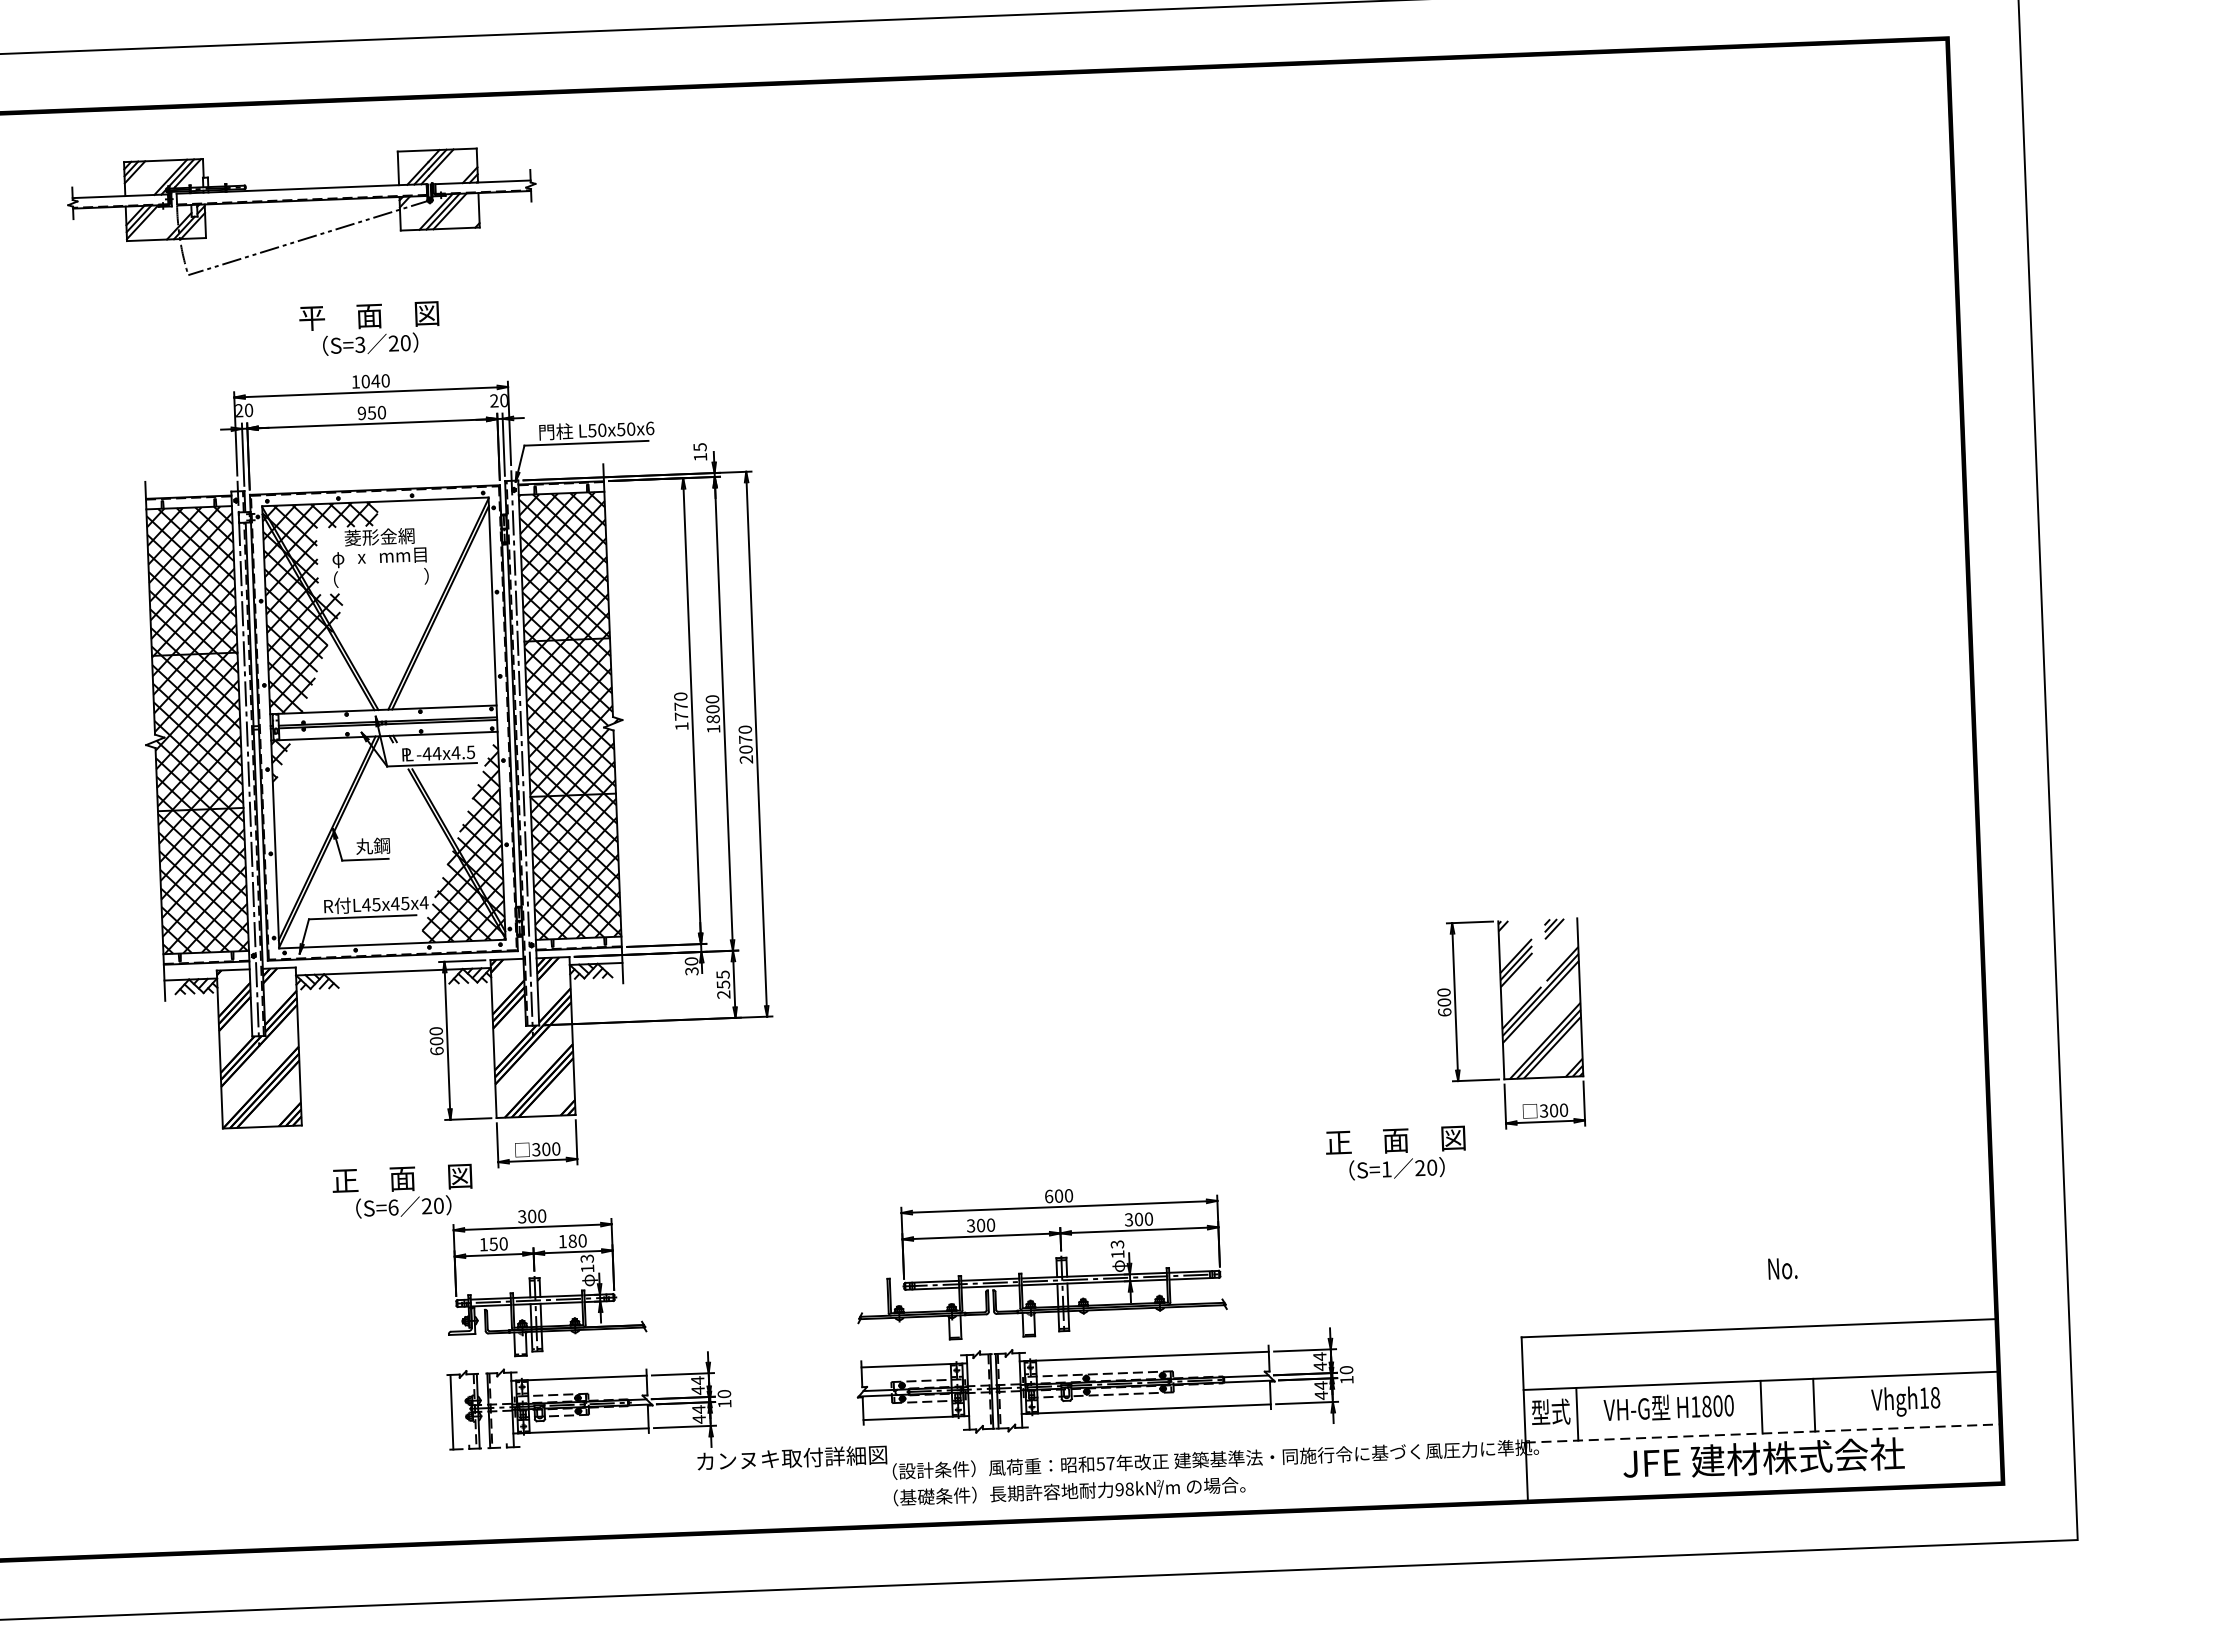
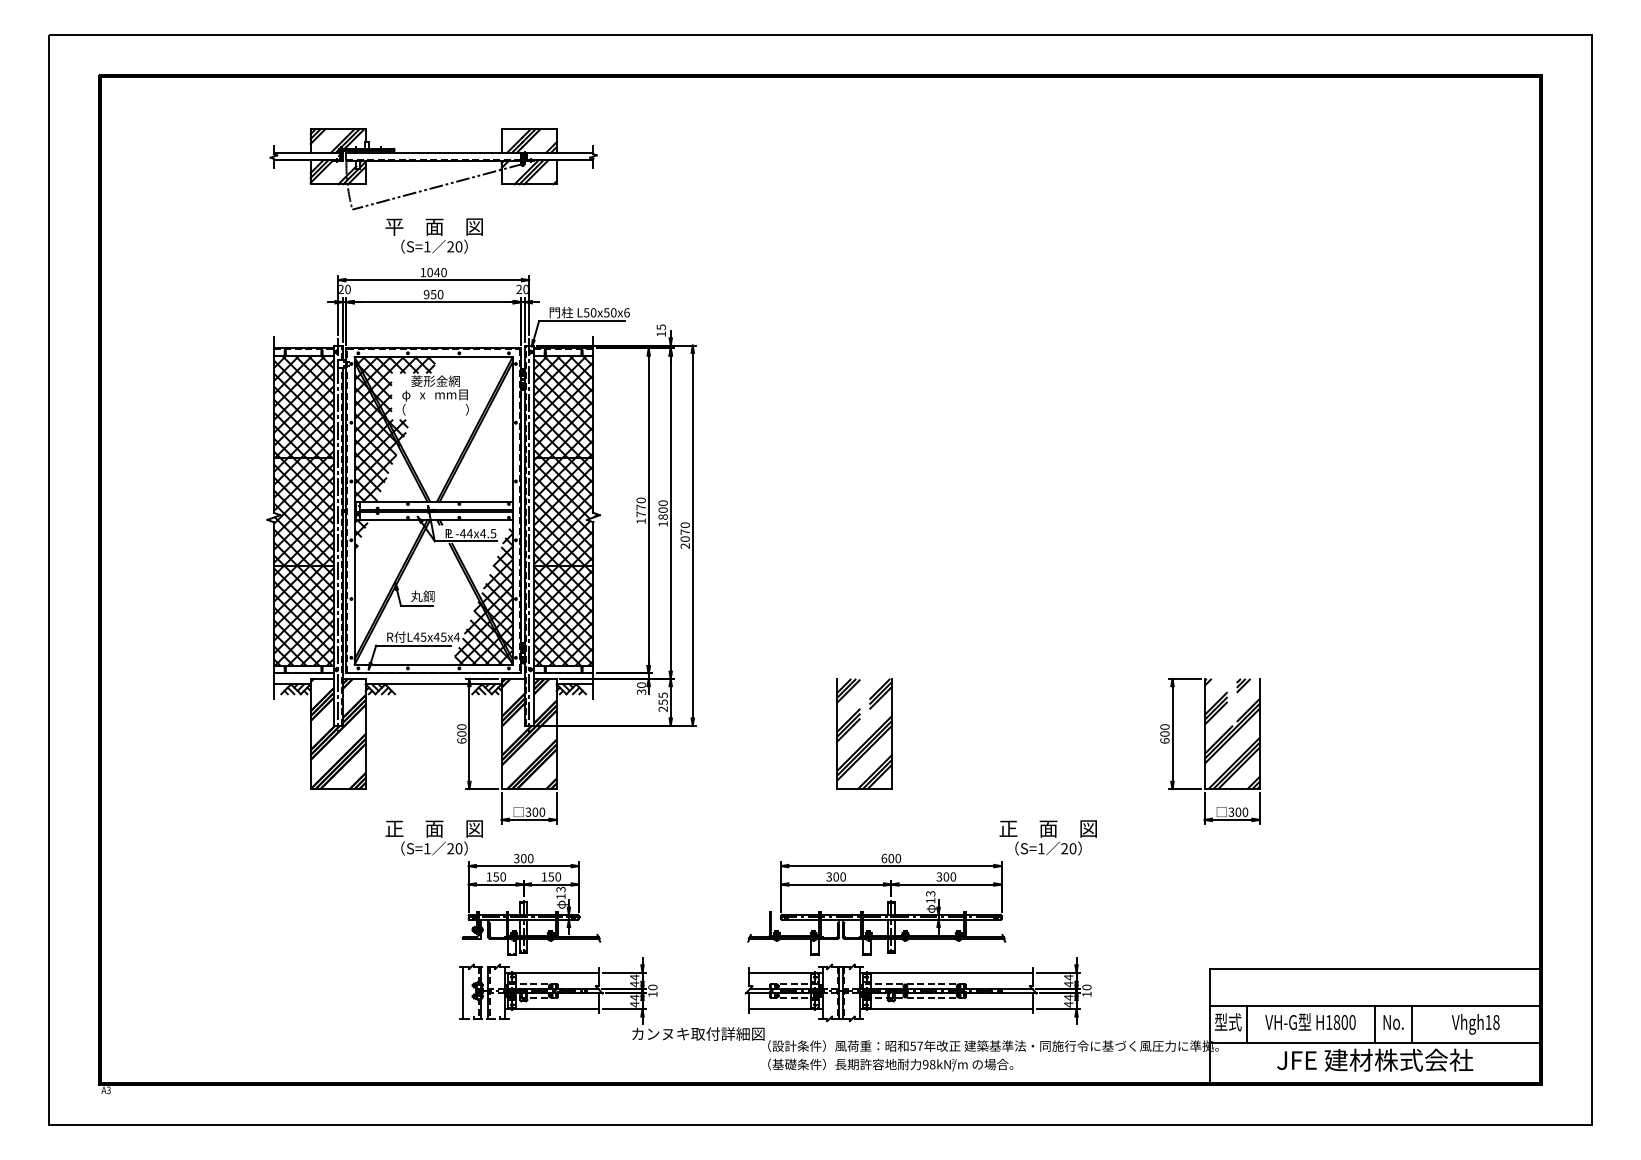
part: (301, 201) -> (433, 161), moved
text: (360, 344) -> (427, 246), S=3 -> S=1
part: (1021, 1023) -> (869, 737), added
text: (1394, 1152) -> (1047, 837), moved
text: (393, 1207) -> (427, 848), S=6 -> S=1
text: (572, 1240) -> (551, 876), 180 -> 150
text: (1782, 1268) -> (1393, 1022), moved
line: (1763, 1433) -> (1375, 1042), dashed -> solid

